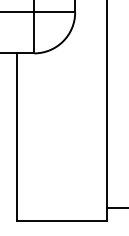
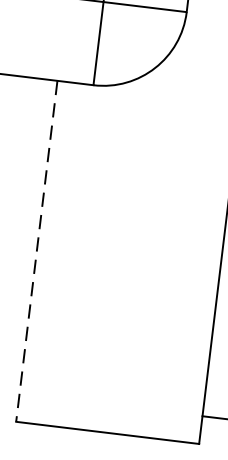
line: (16, 137) -> (36, 251), solid -> dashed

